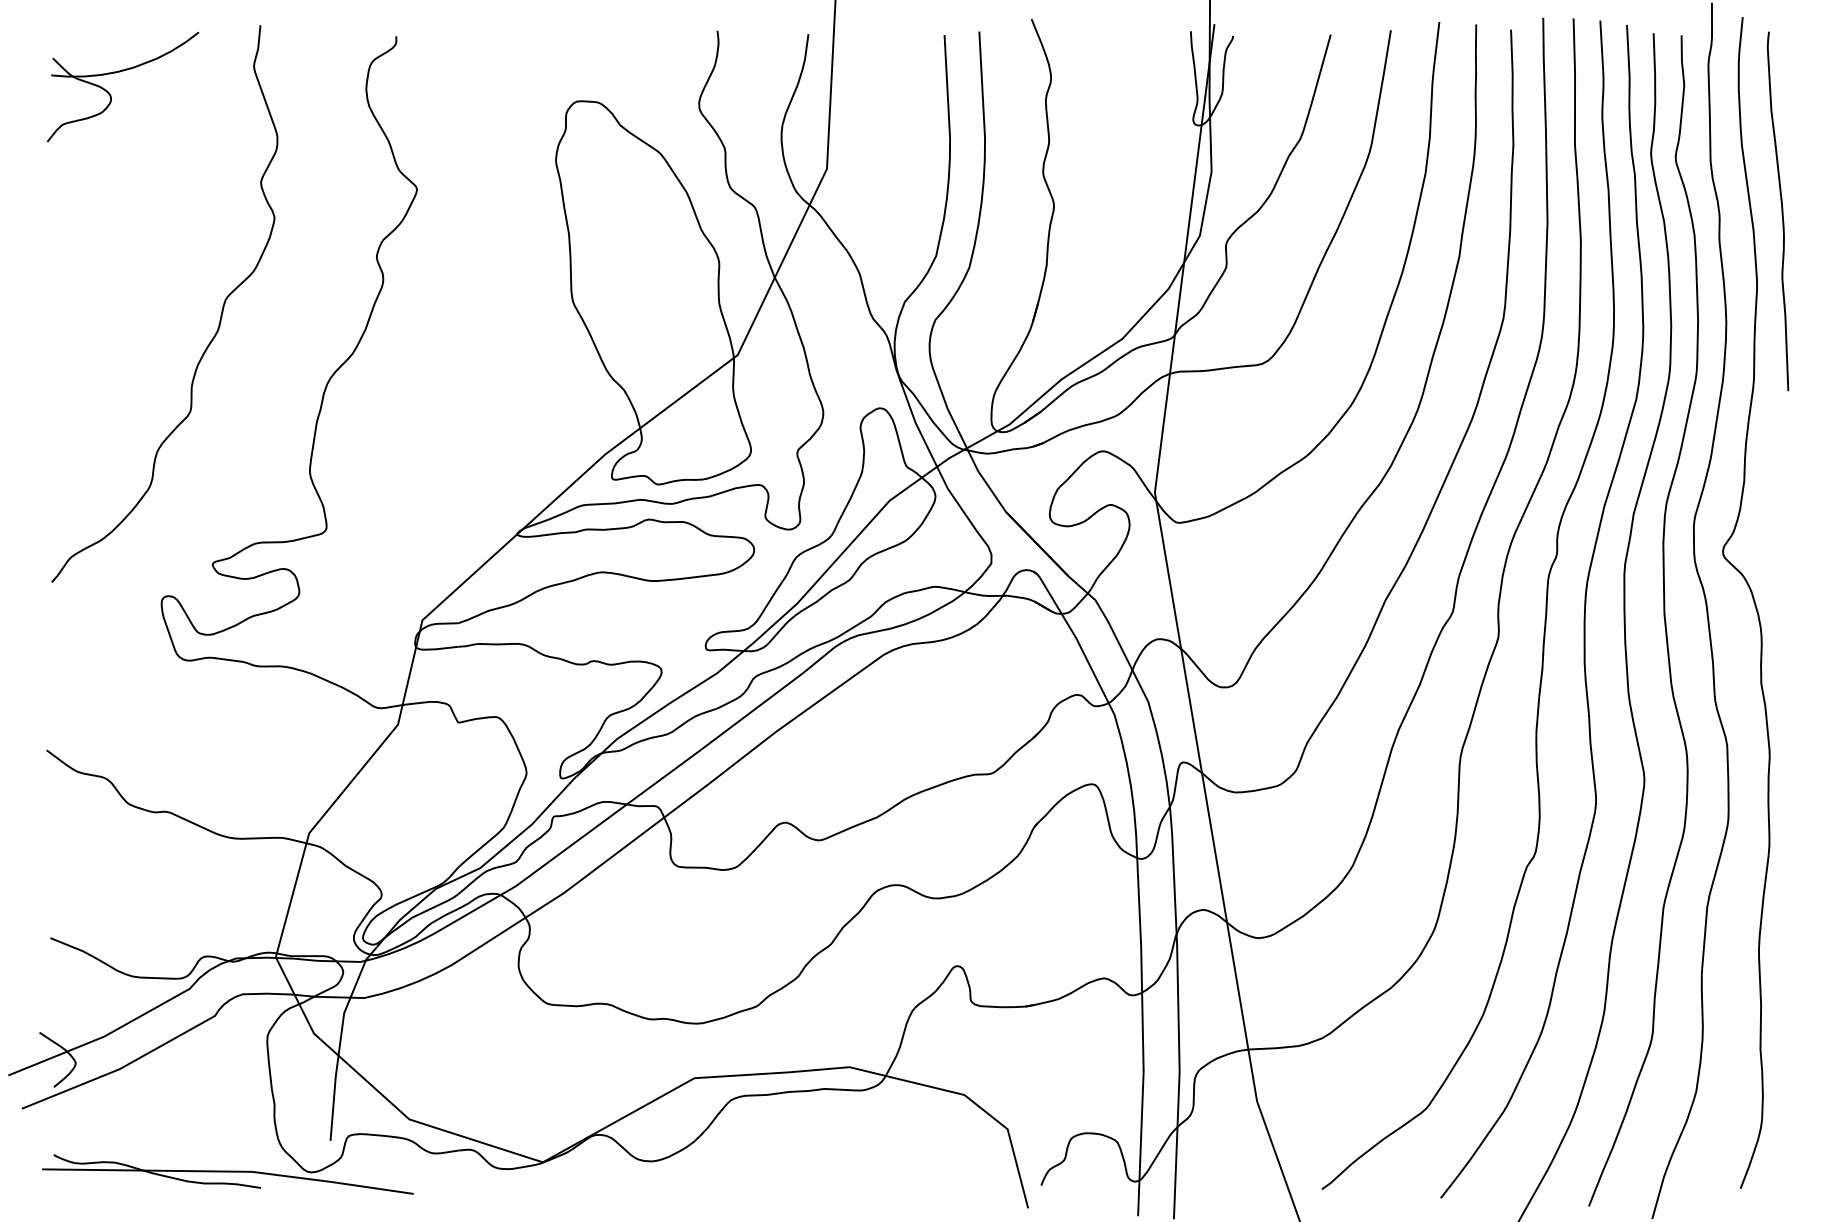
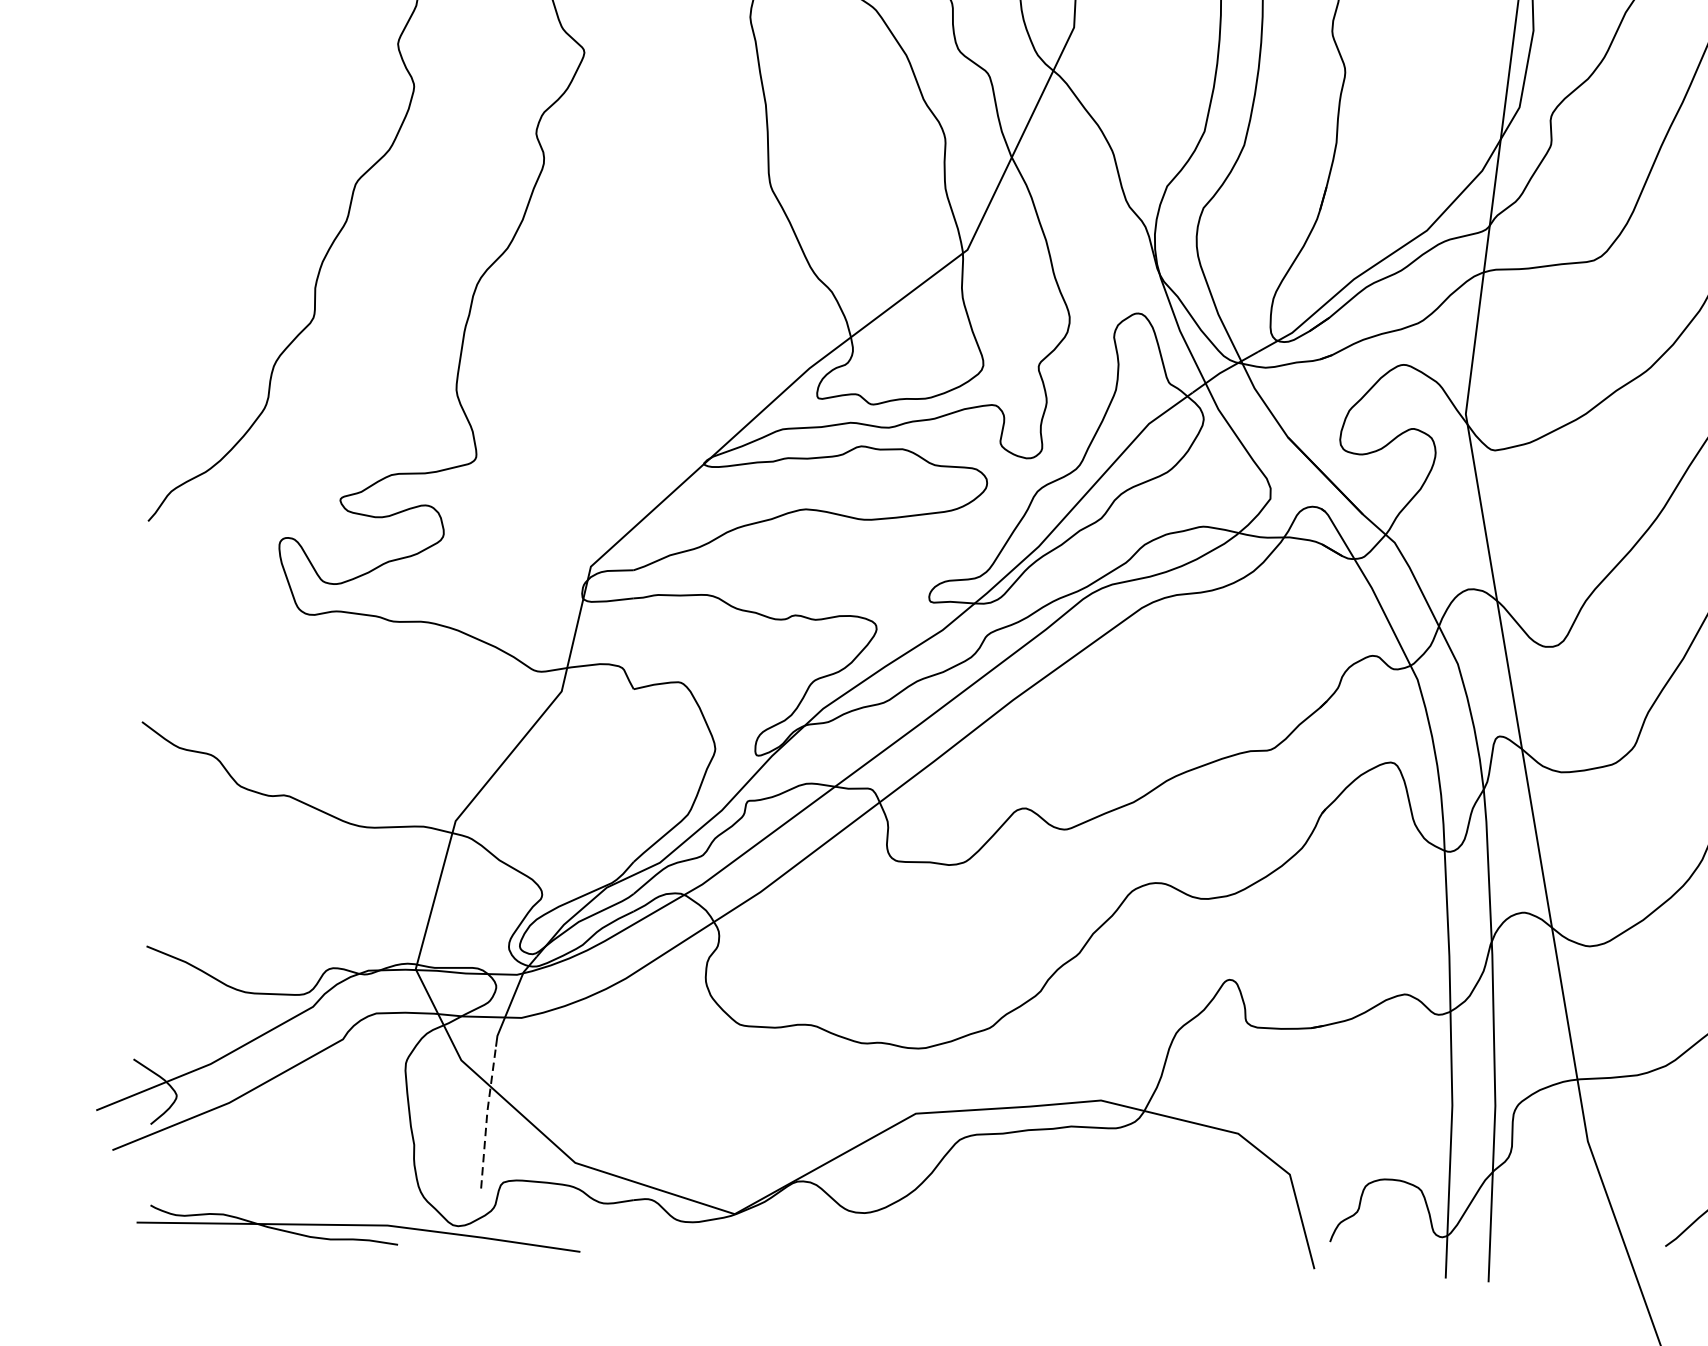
line: (335, 1080) -> (487, 1116), solid -> dashed

